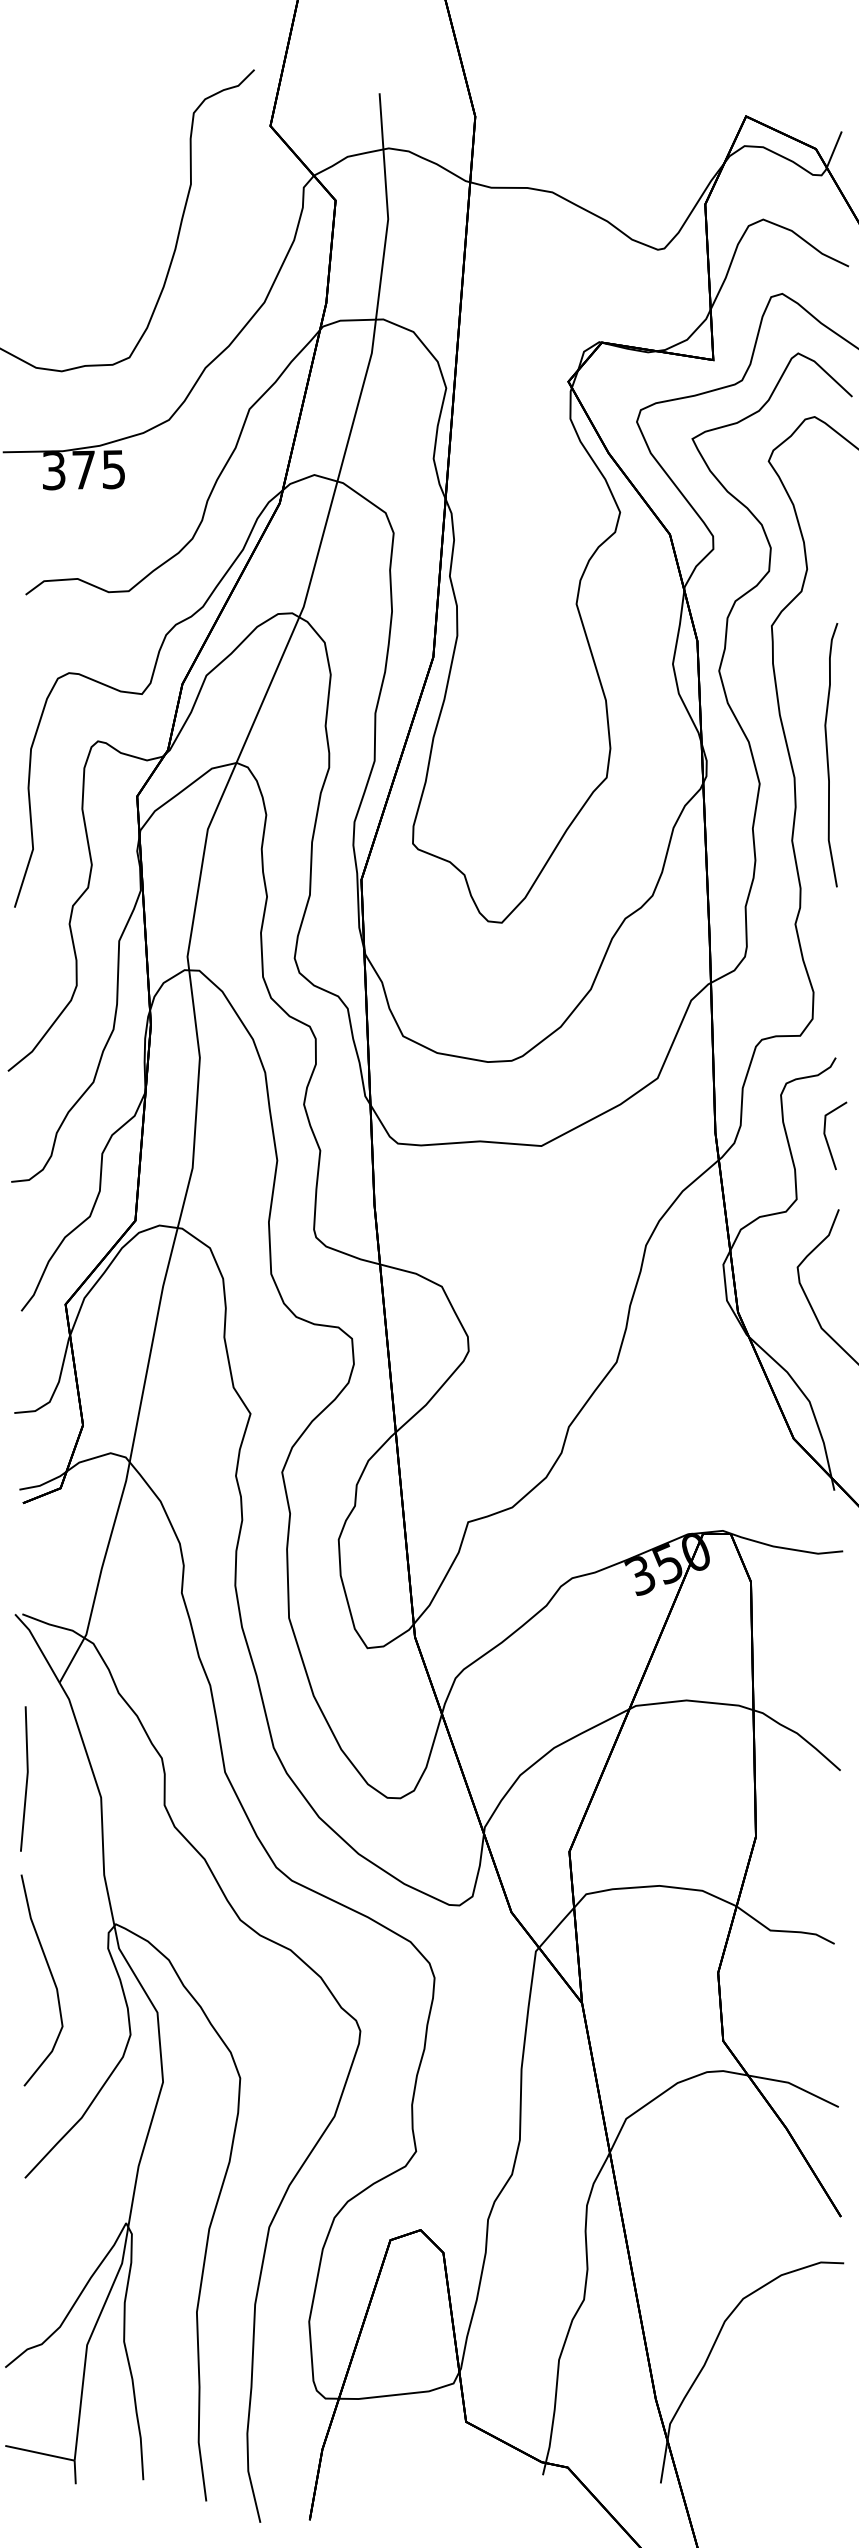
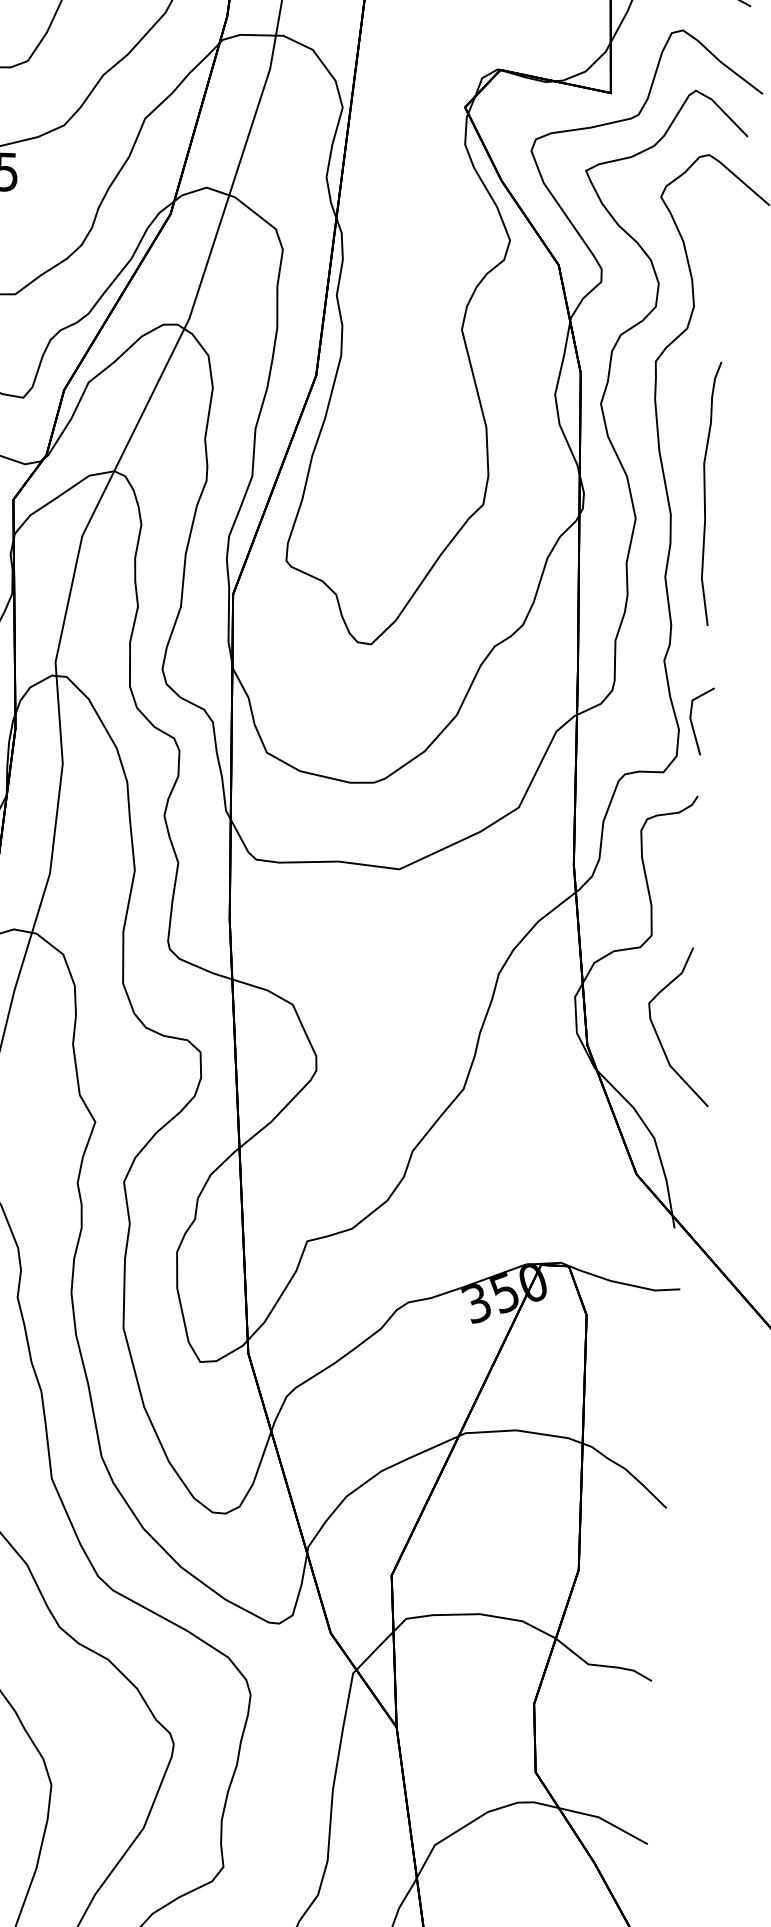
line: (827, 1139) -> (693, 724), moved

